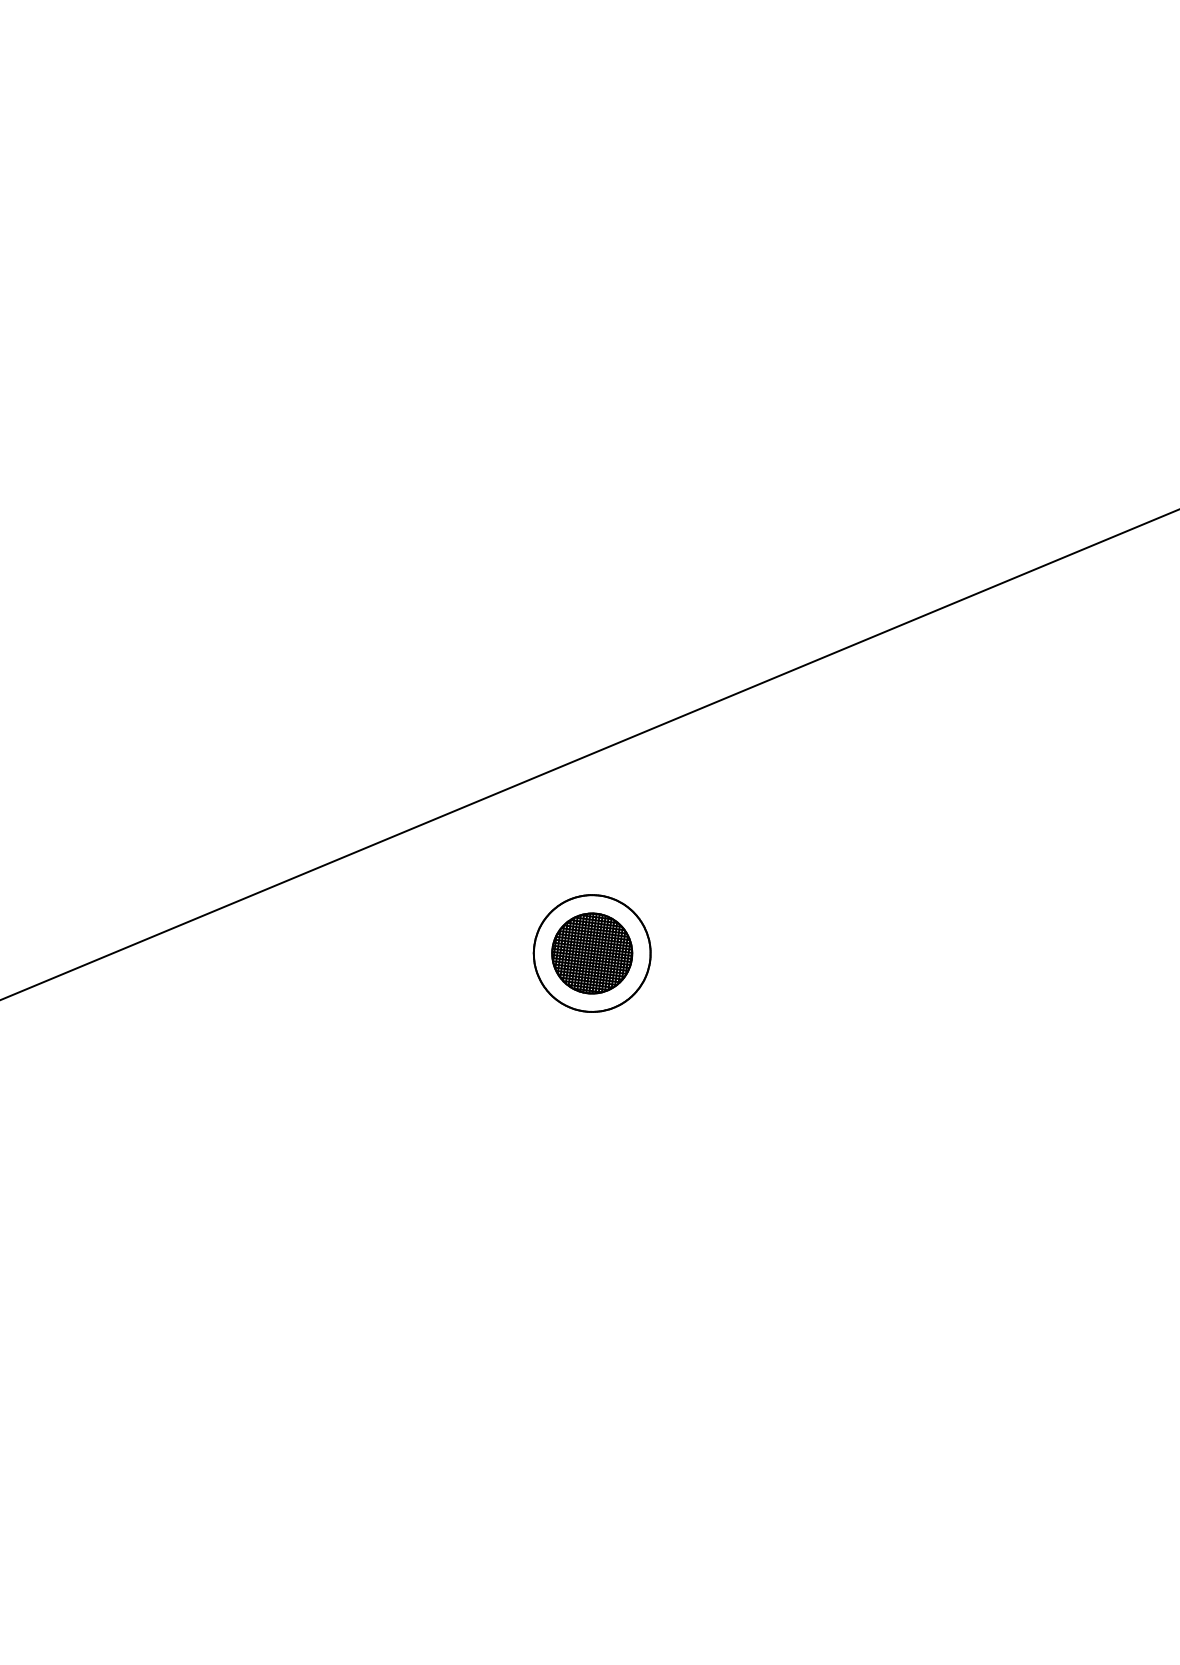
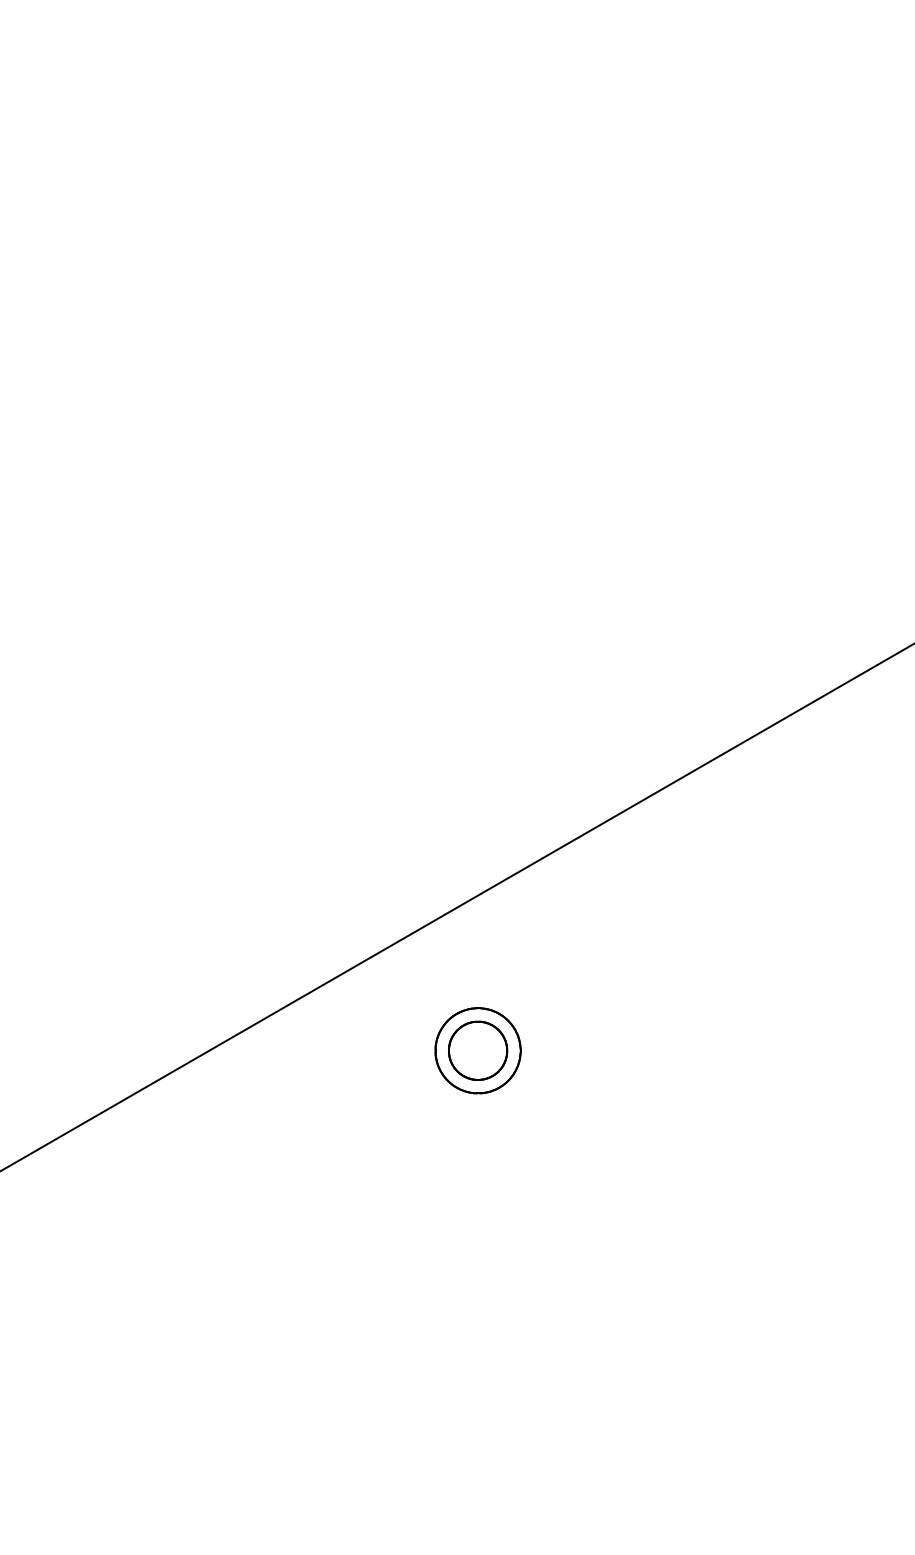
hatch: (591, 953) -> (477, 1050), removed

